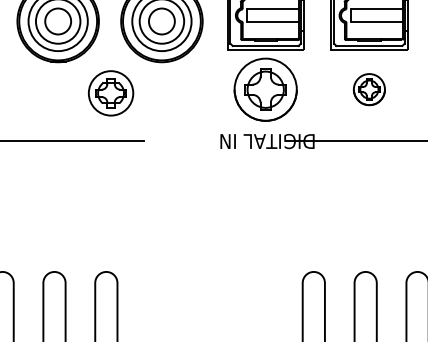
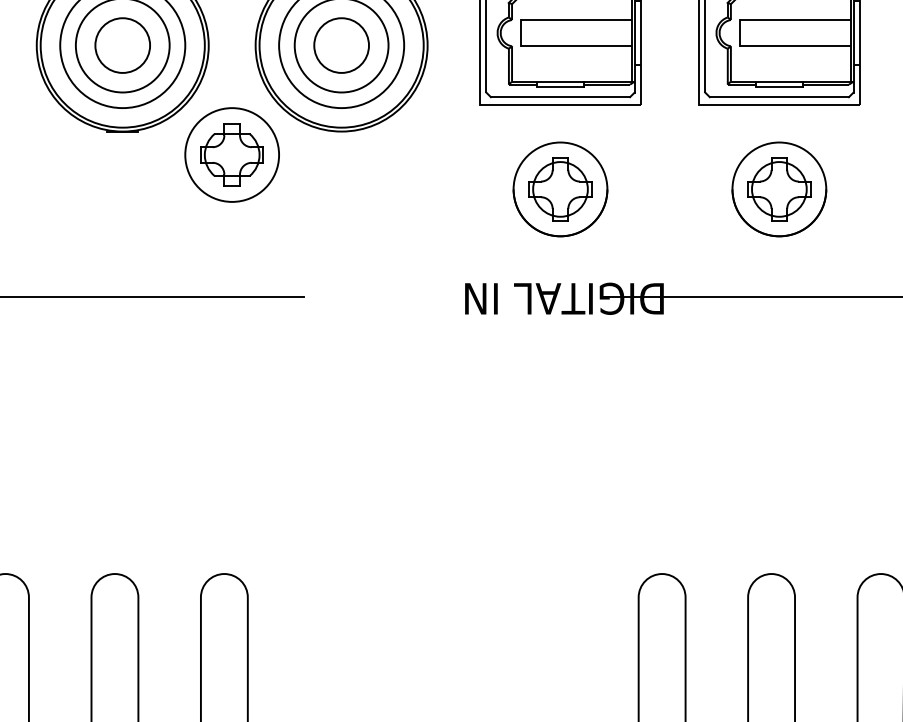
part: (265, 89) -> (560, 189), size x0.71
part: (369, 89) -> (779, 189), size x1.43
part: (111, 93) -> (233, 155), moved

